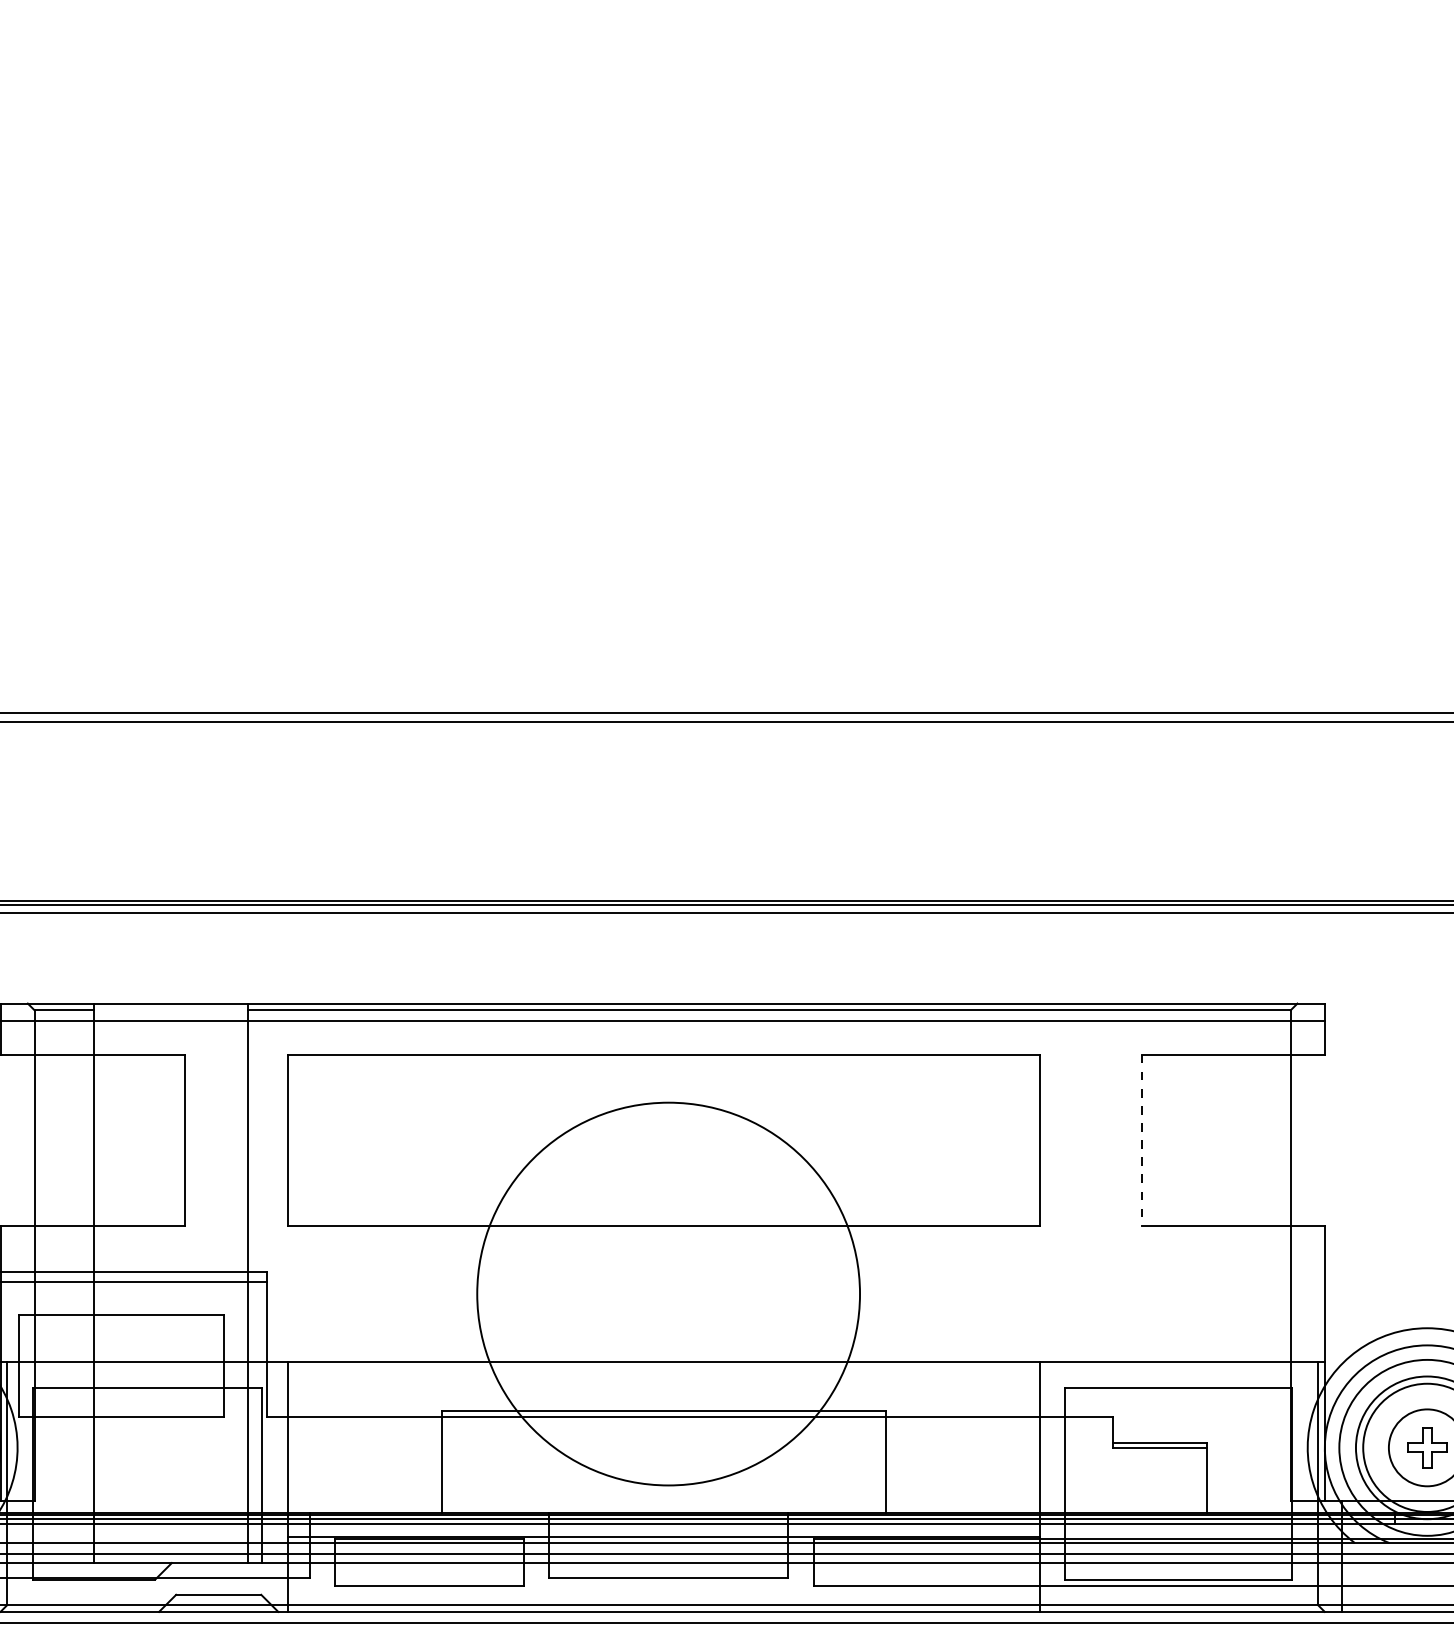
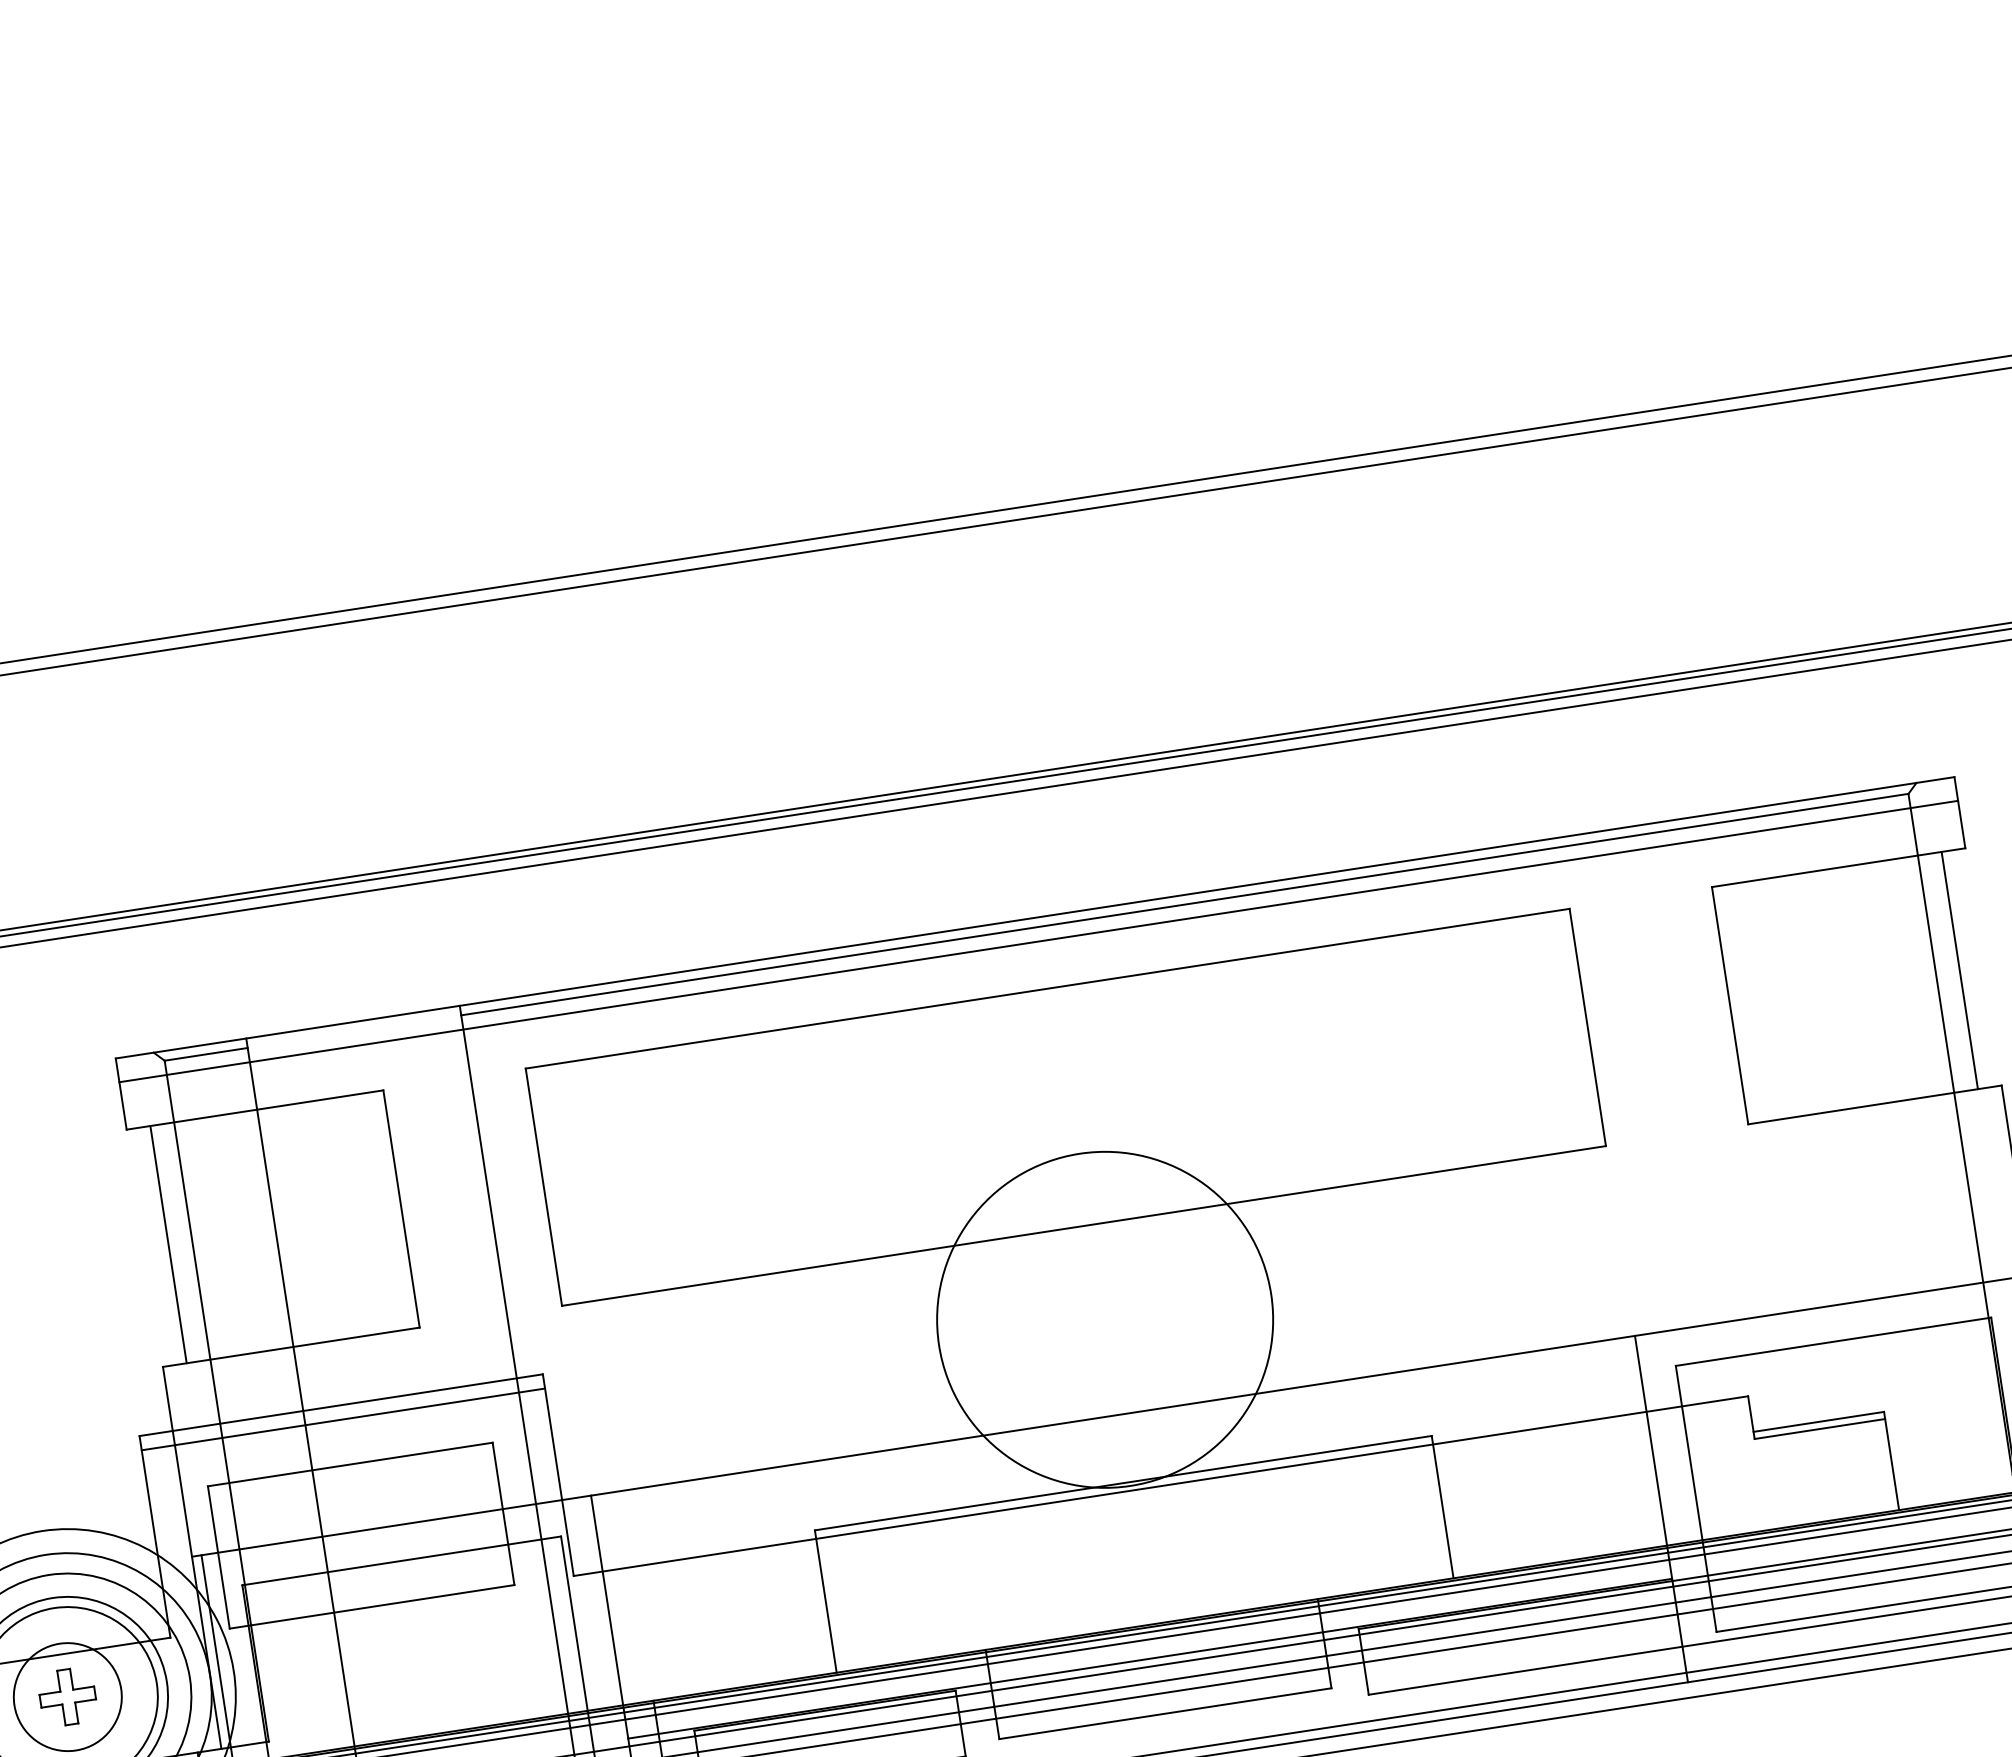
line: (17, 1139) -> (168, 1243), added
line: (1307, 1139) -> (1959, 969), added
line: (1142, 1140) -> (1730, 1005), dashed -> solid
circle: (668, 1293) -> (1104, 1319), size x0.62

